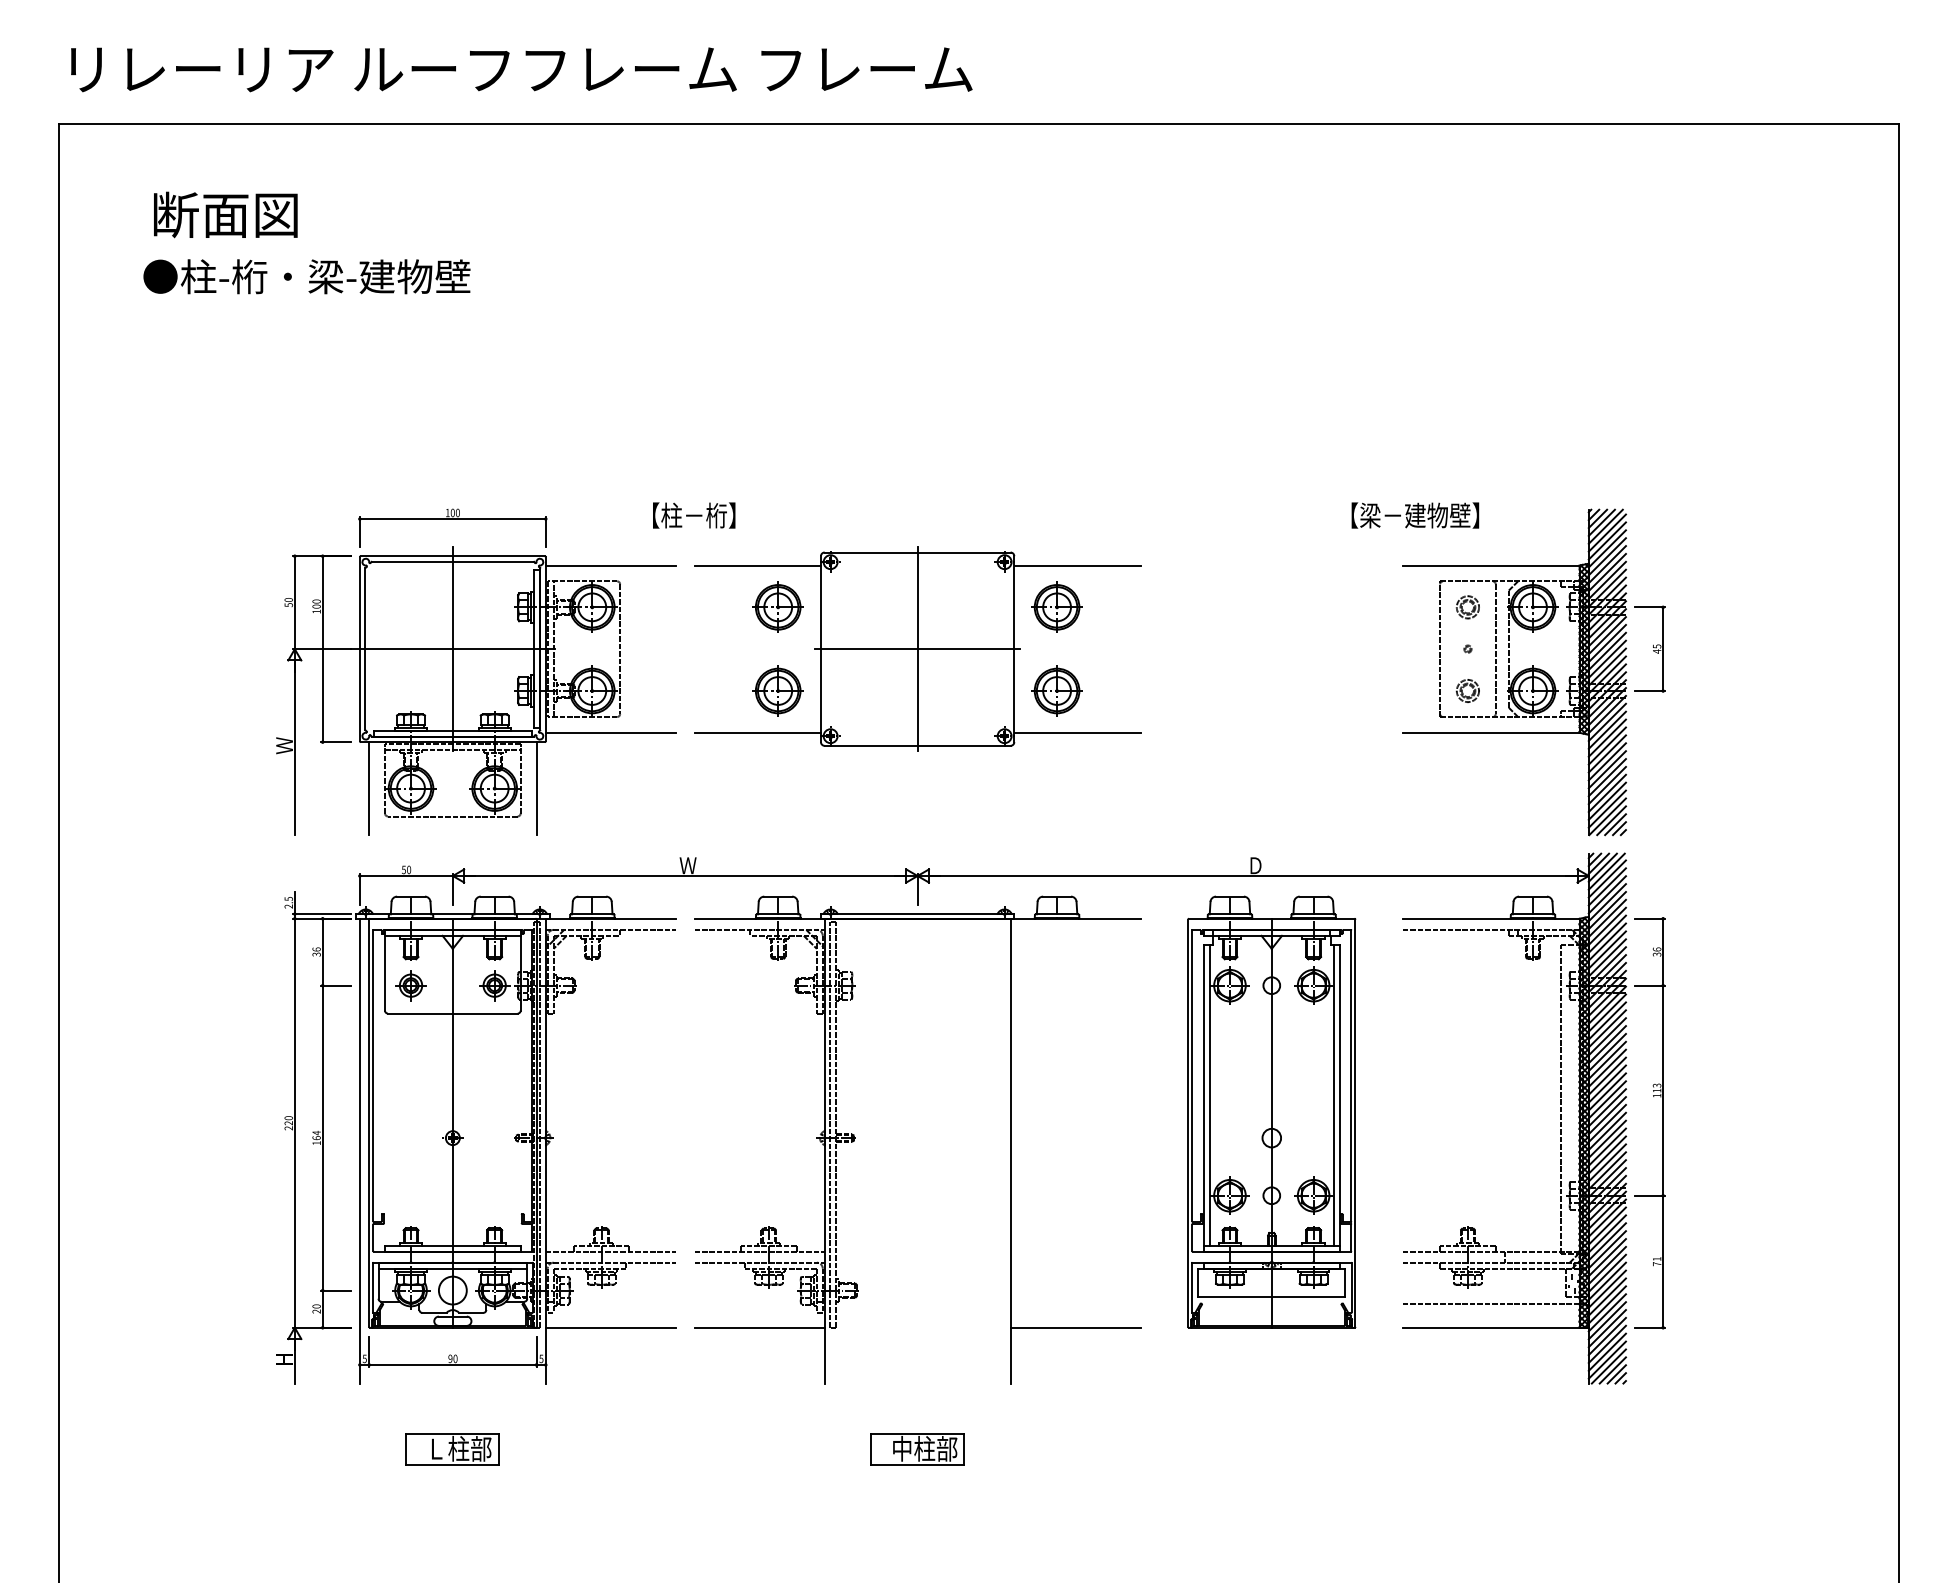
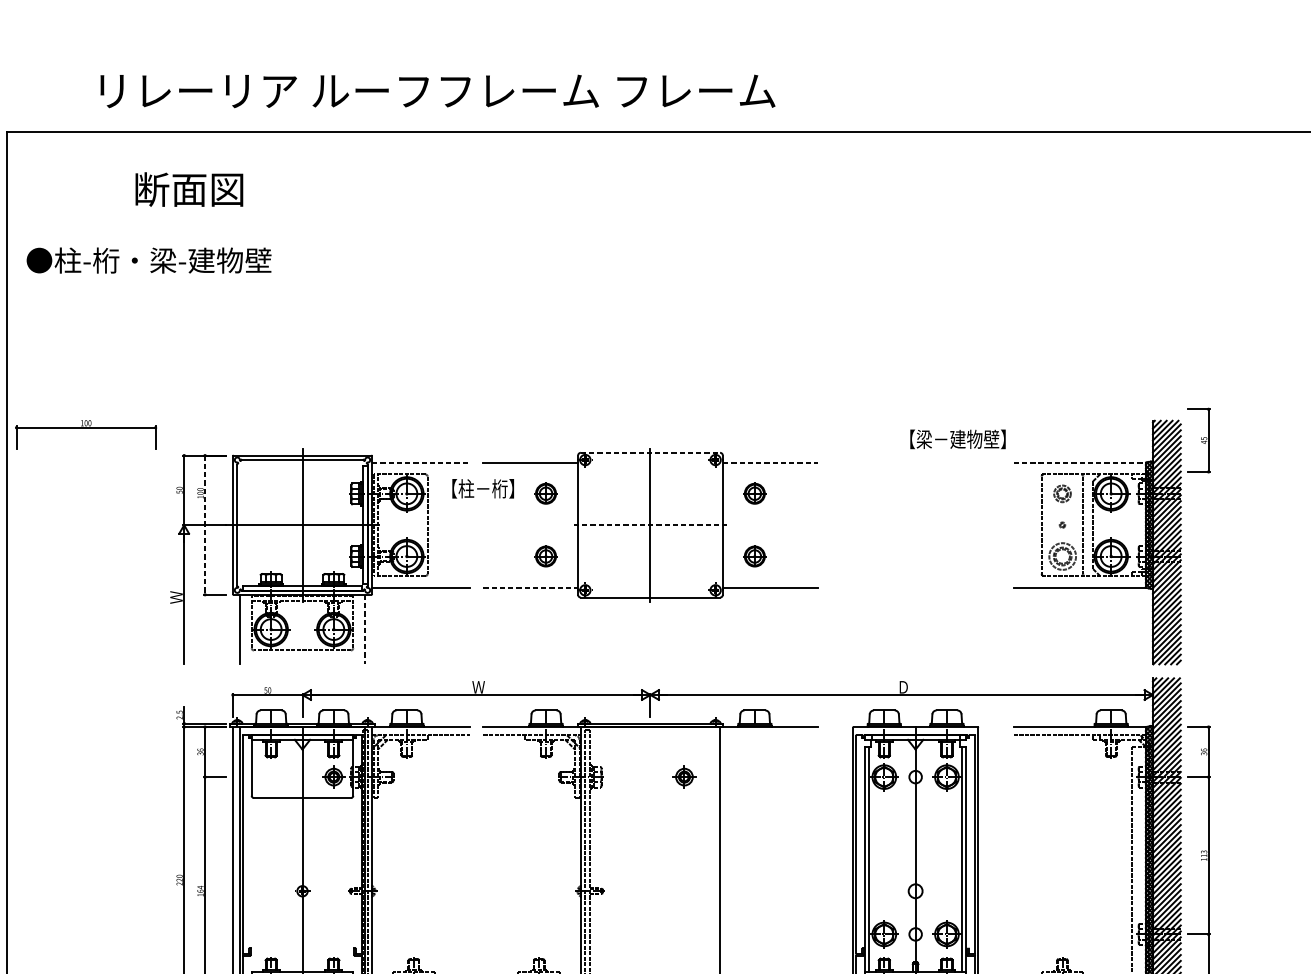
text: (521, 69) -> (437, 91), moved
text: (225, 214) -> (189, 189), moved
text: (306, 276) -> (148, 260), moved
text: (694, 515) -> (483, 488), moved
text: (1415, 515) -> (958, 439), moved
part: (452, 519) -> (85, 428), moved
line: (917, 552) -> (650, 452), solid -> dashed
line: (611, 565) -> (421, 462), solid -> dashed
line: (1077, 565) -> (770, 462), solid -> dashed
line: (1491, 565) -> (1080, 462), solid -> dashed
part: (777, 606) -> (545, 493), size x0.6
part: (1056, 606) -> (754, 493), size x0.6
part: (1649, 648) -> (1198, 440), moved
line: (322, 649) -> (204, 525), solid -> dashed
line: (918, 649) -> (651, 525), solid -> dashed
part: (777, 690) -> (545, 556), size x0.6
part: (1056, 690) -> (754, 556), size x0.6
part: (1467, 690) -> (1062, 556), size x1.6
line: (757, 732) -> (530, 587), solid -> dashed
line: (536, 789) -> (365, 630), solid -> dashed
part: (410, 985) -> (684, 777), moved

